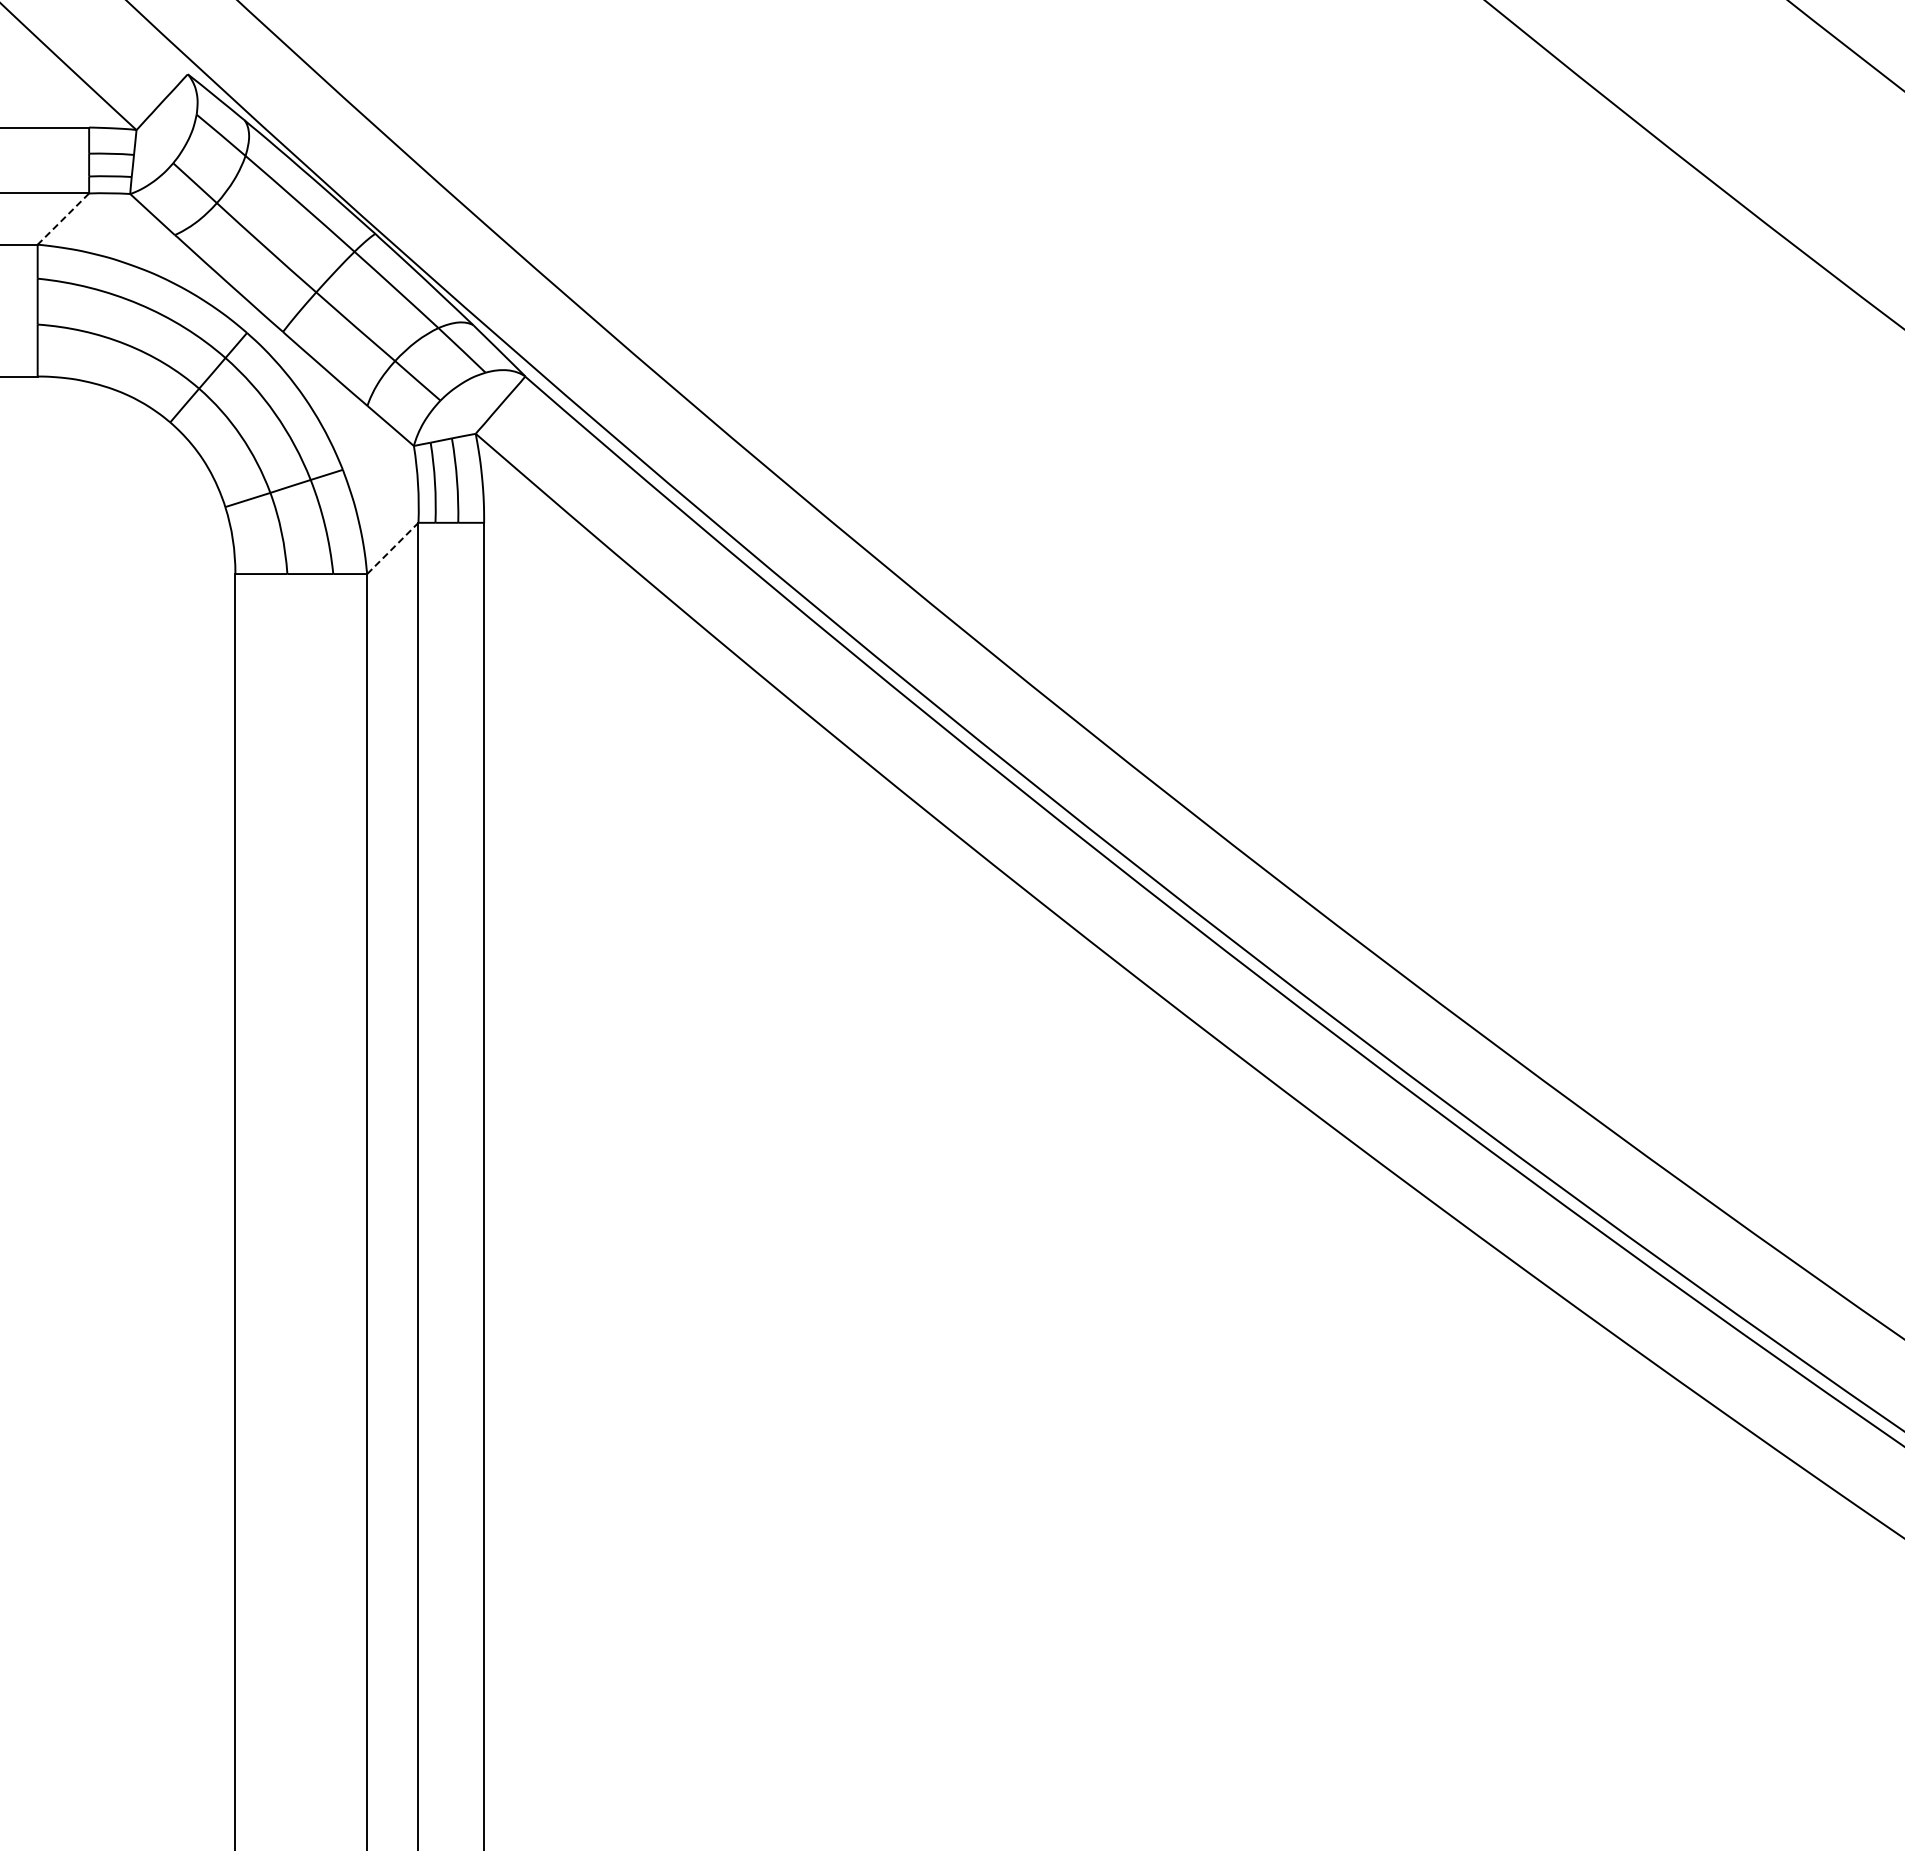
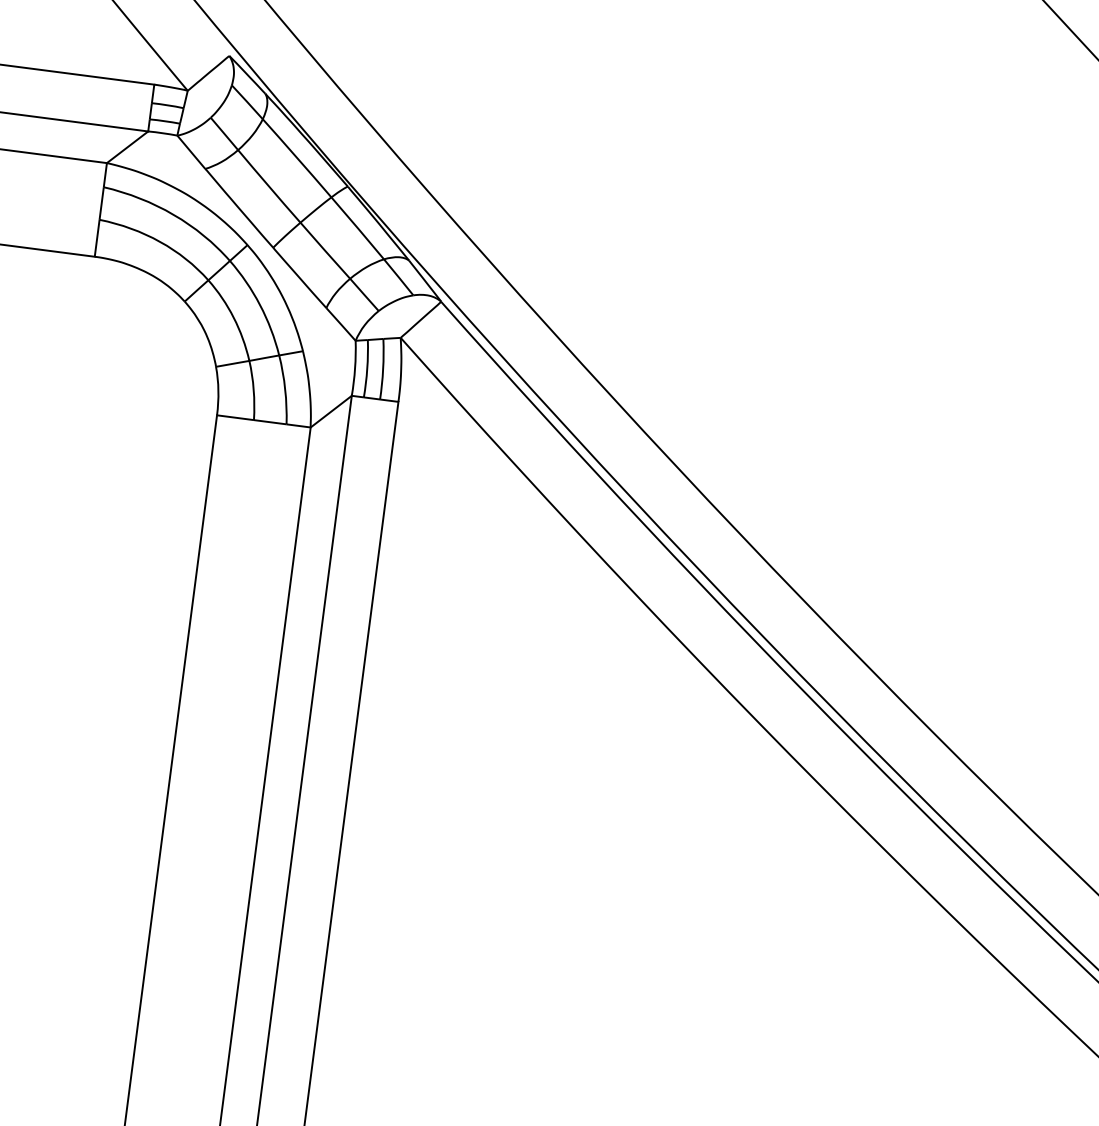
line: (63, 219) -> (127, 147), dashed -> solid
line: (393, 548) -> (331, 411), dashed -> solid

